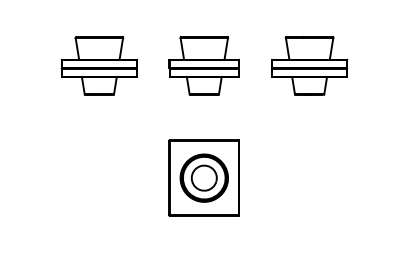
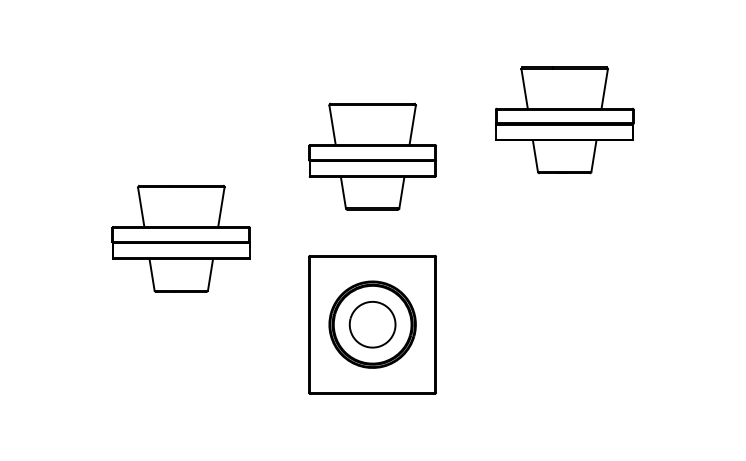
part: (98, 65) -> (179, 237), moved
part: (203, 65) -> (371, 155), moved

